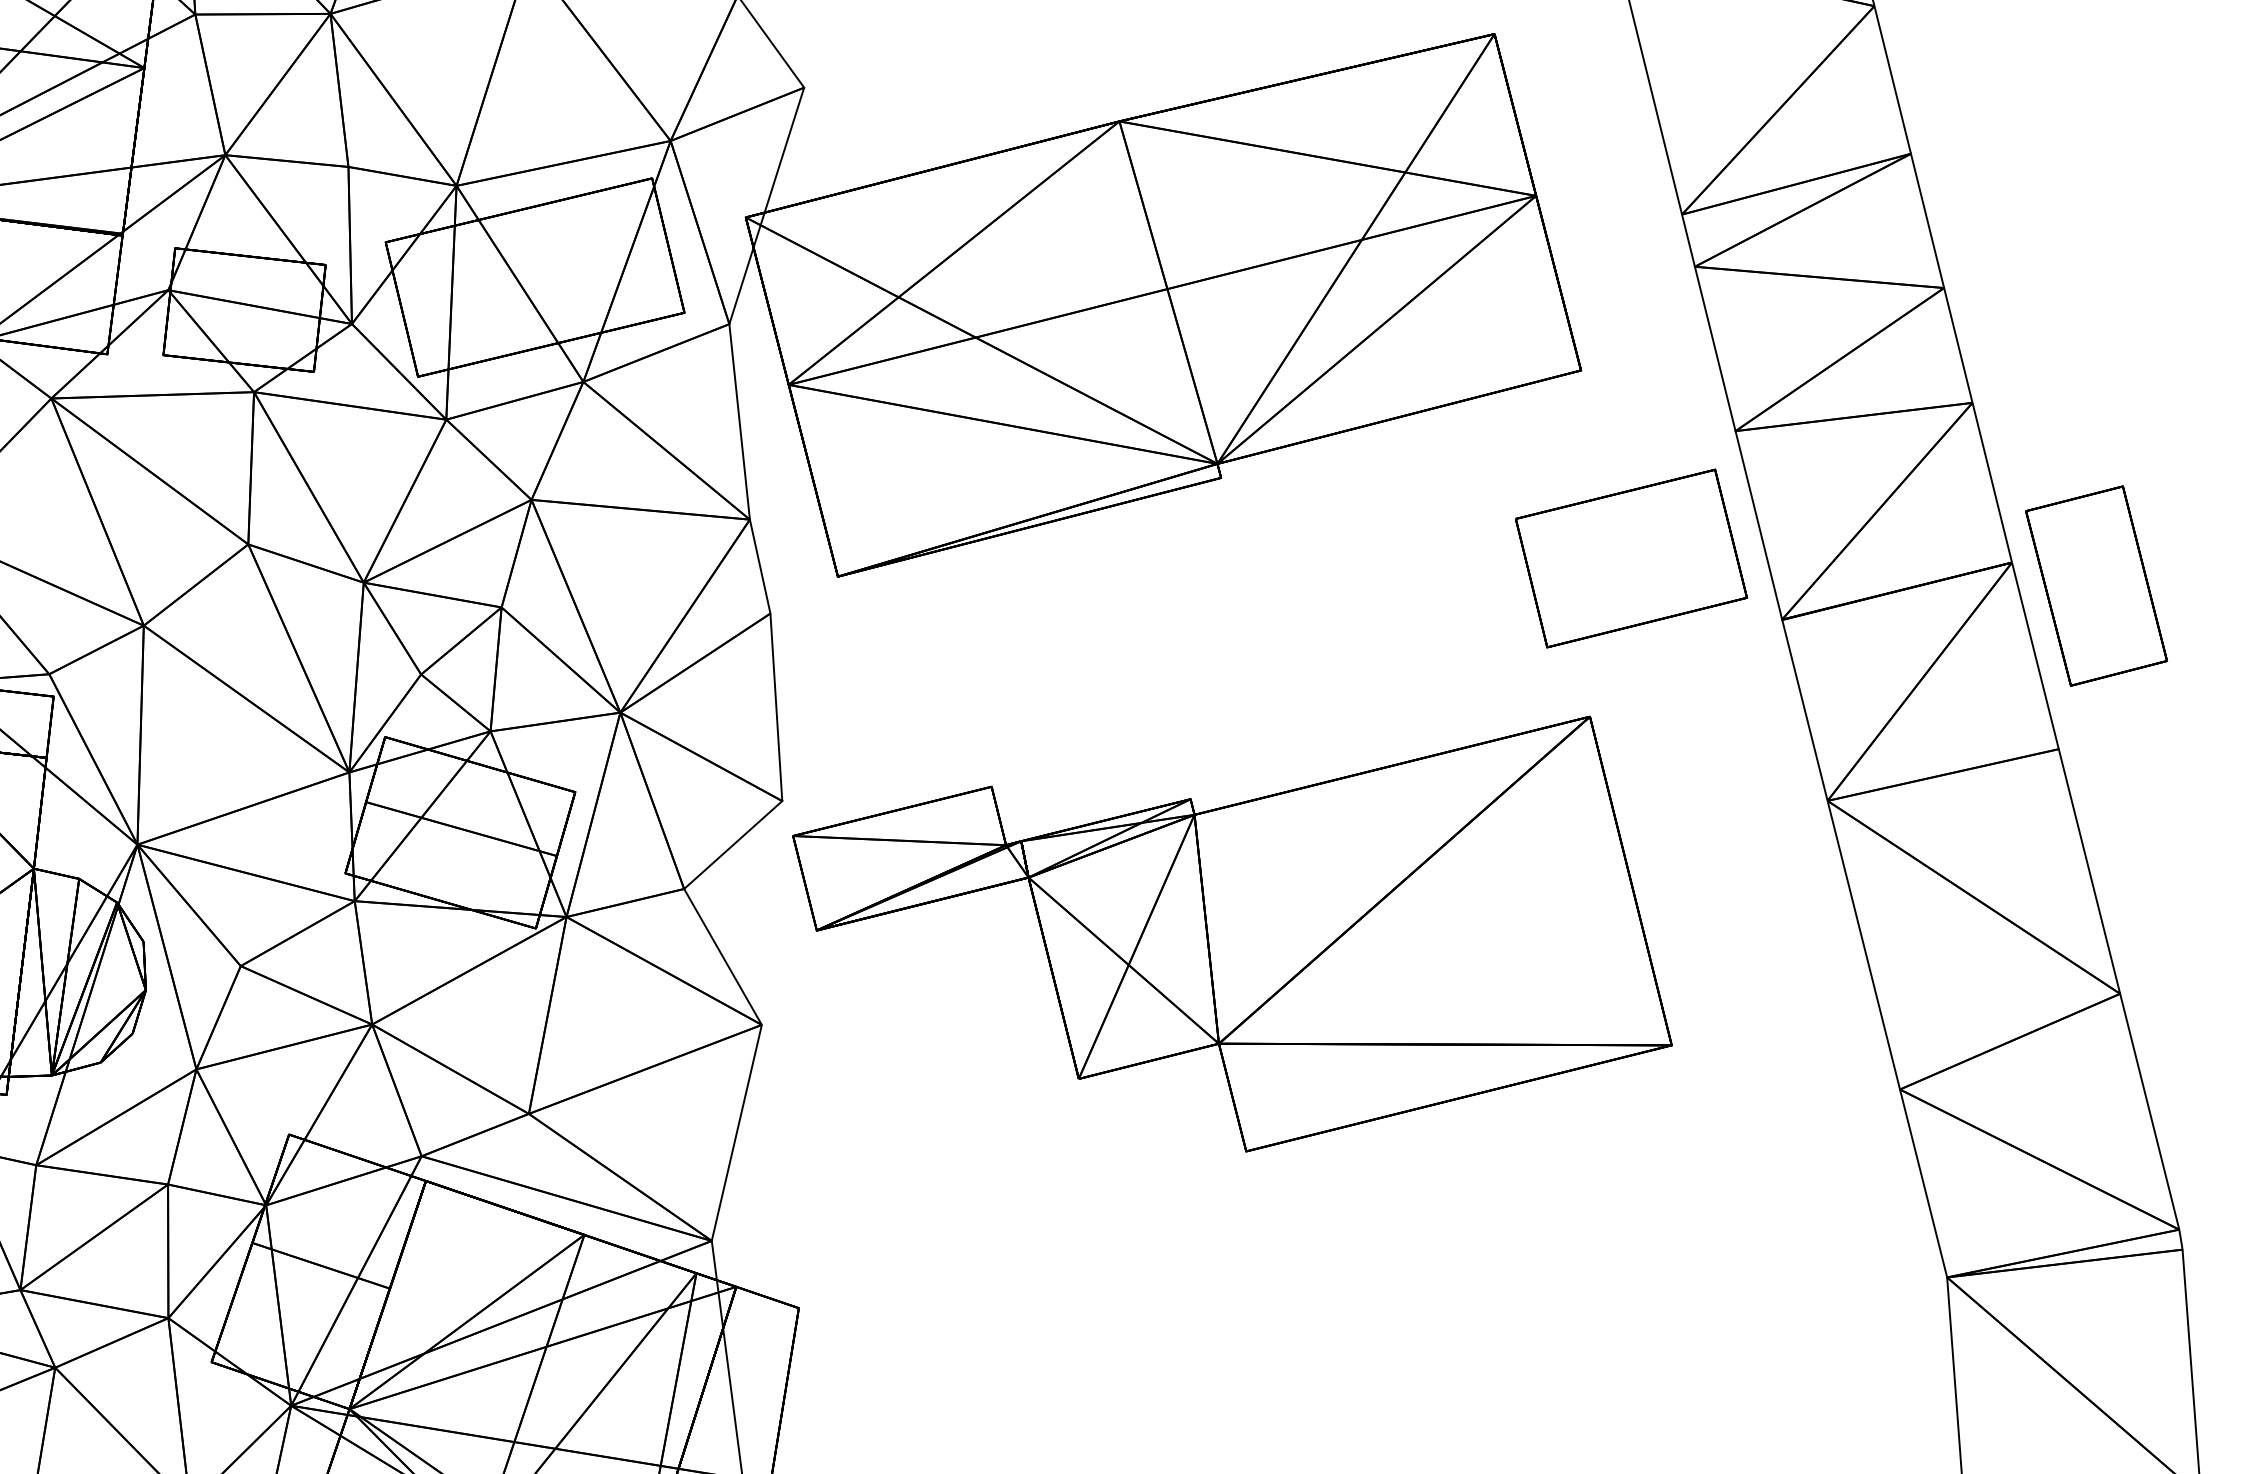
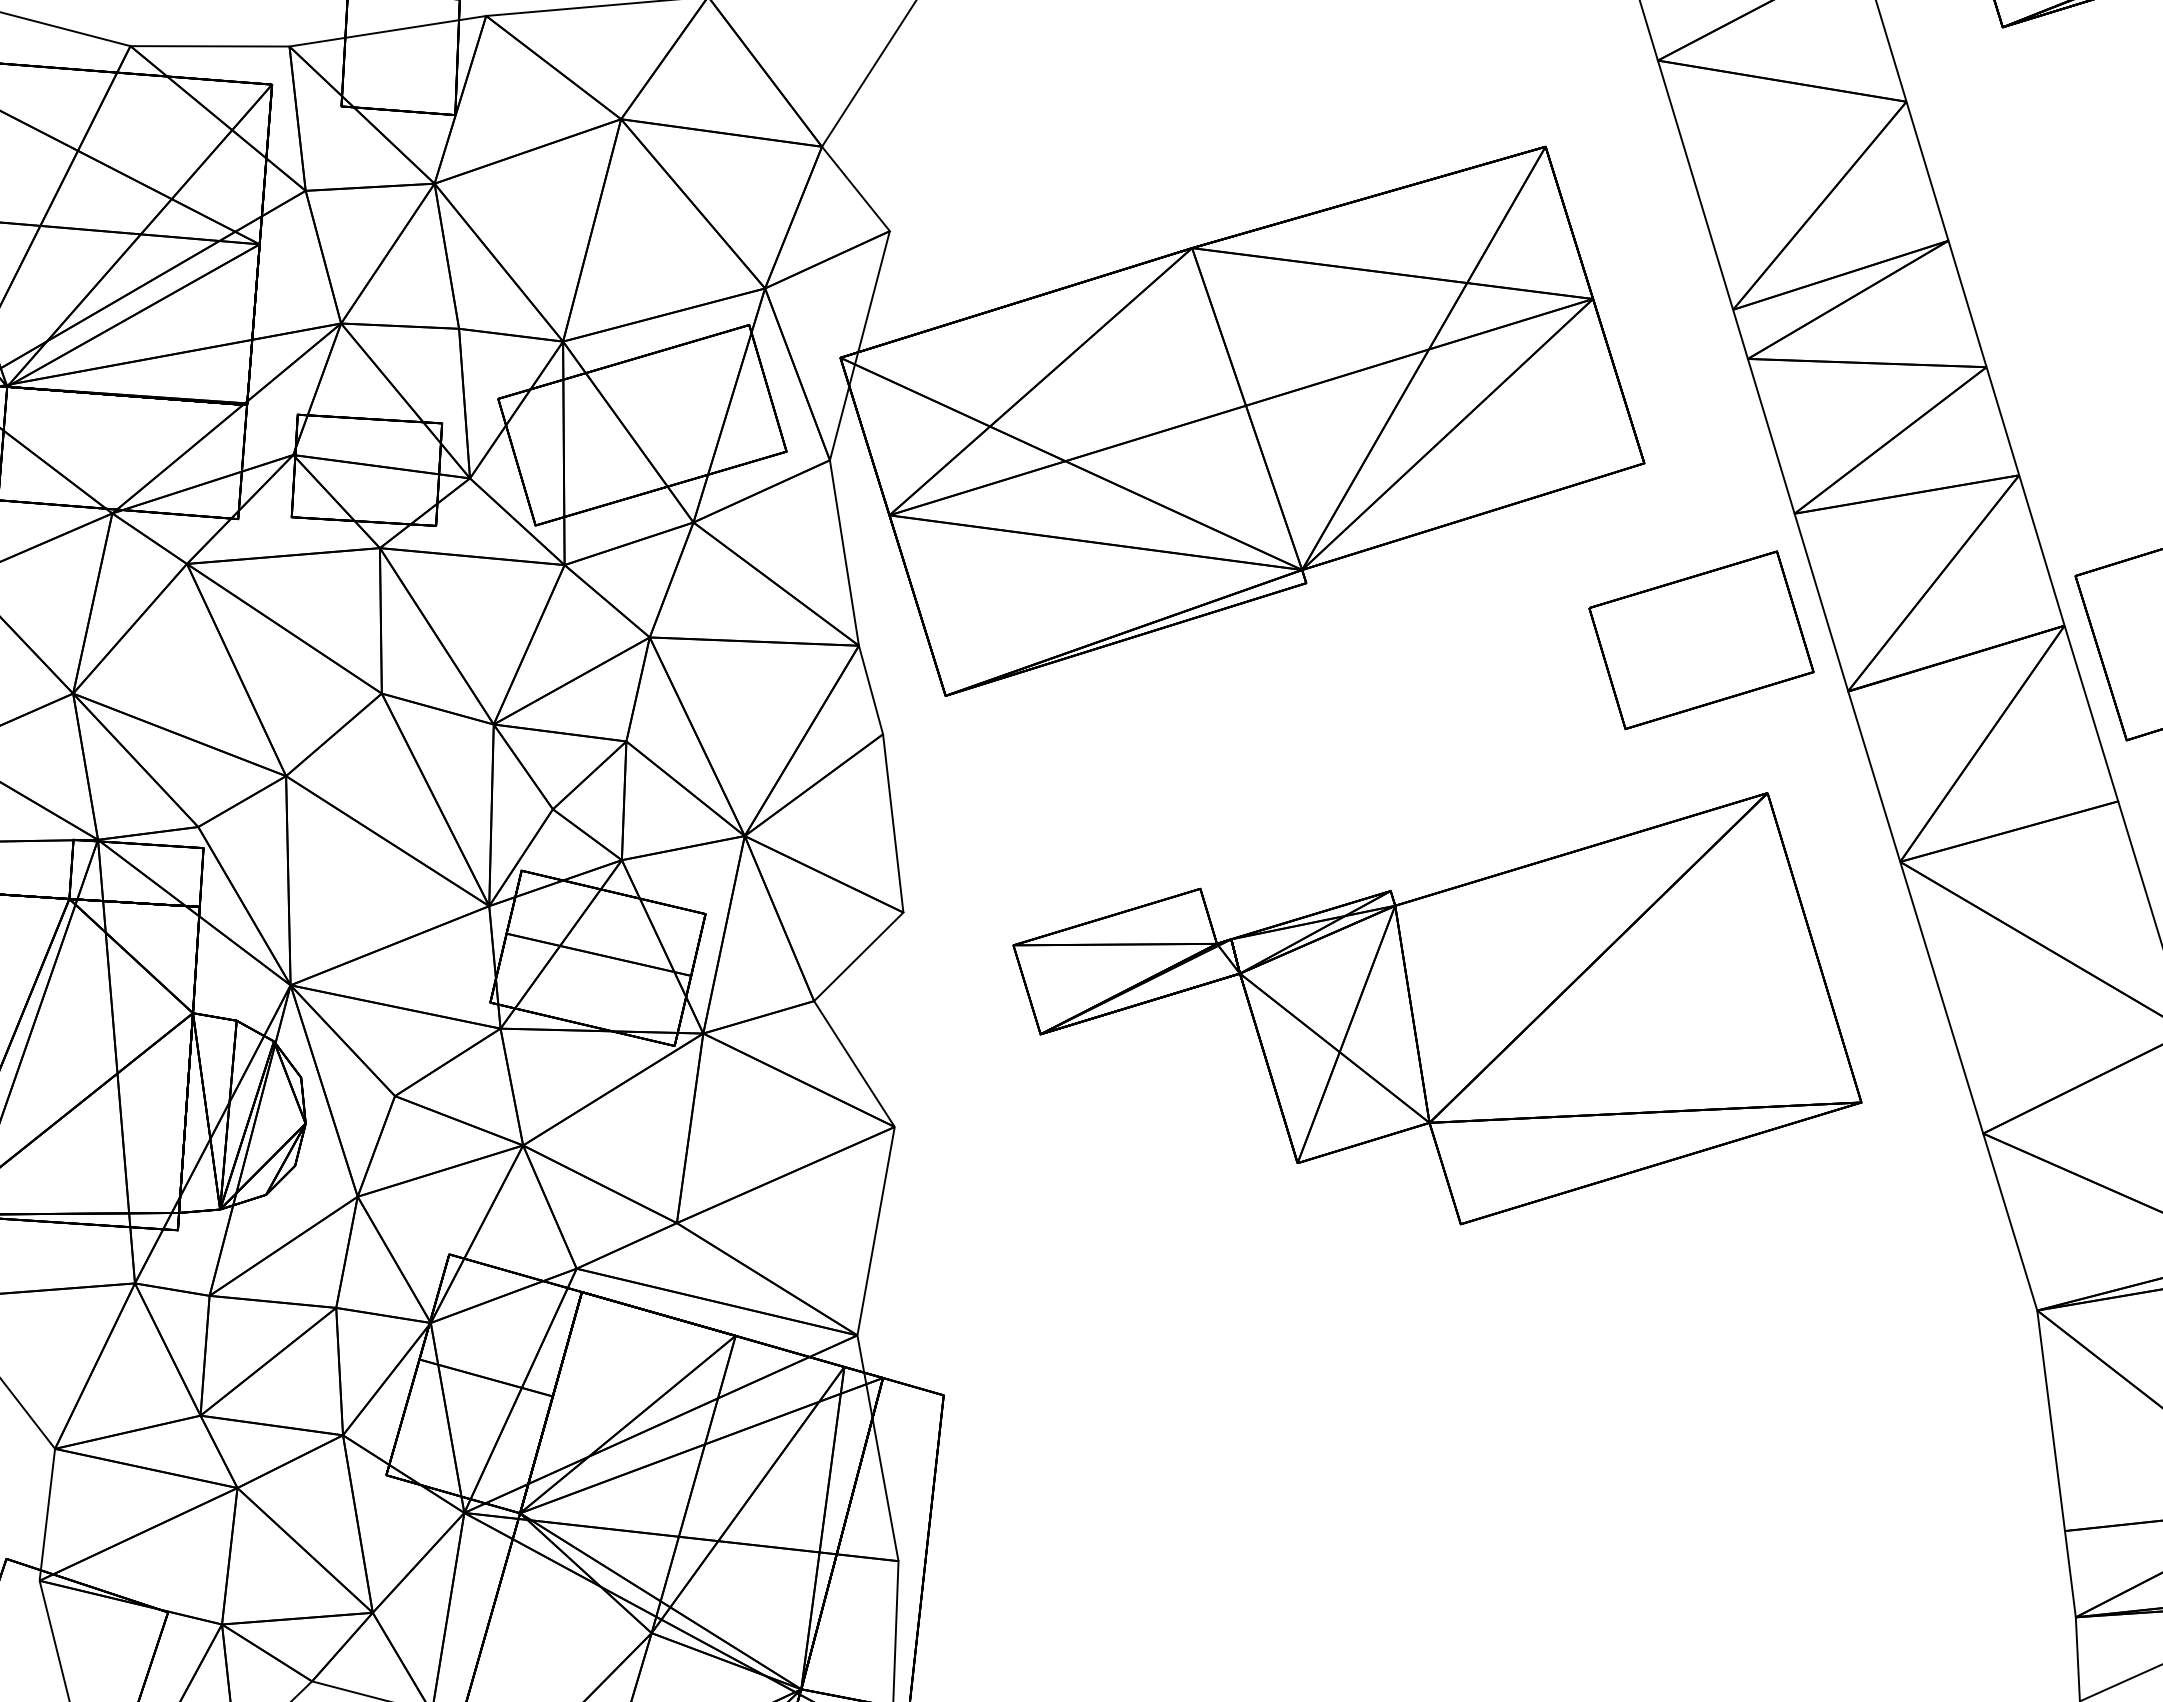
part: (1233, 924) -> (1437, 1008), moved

